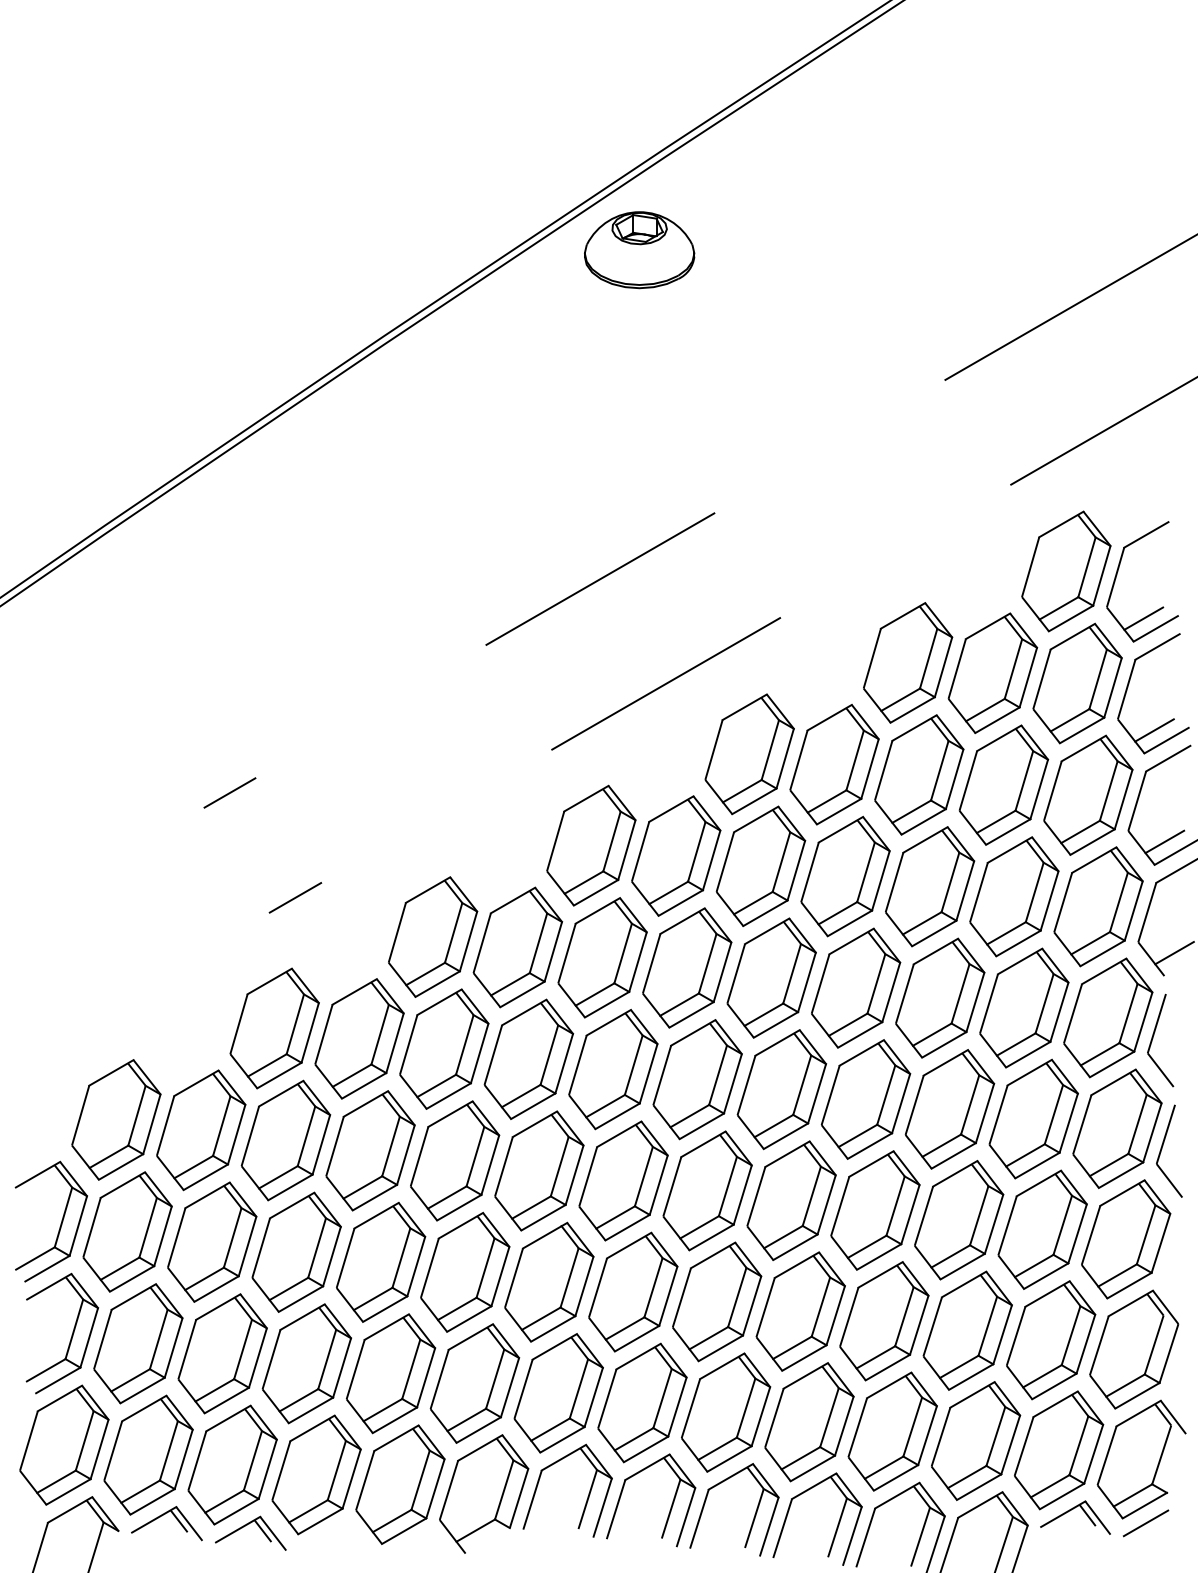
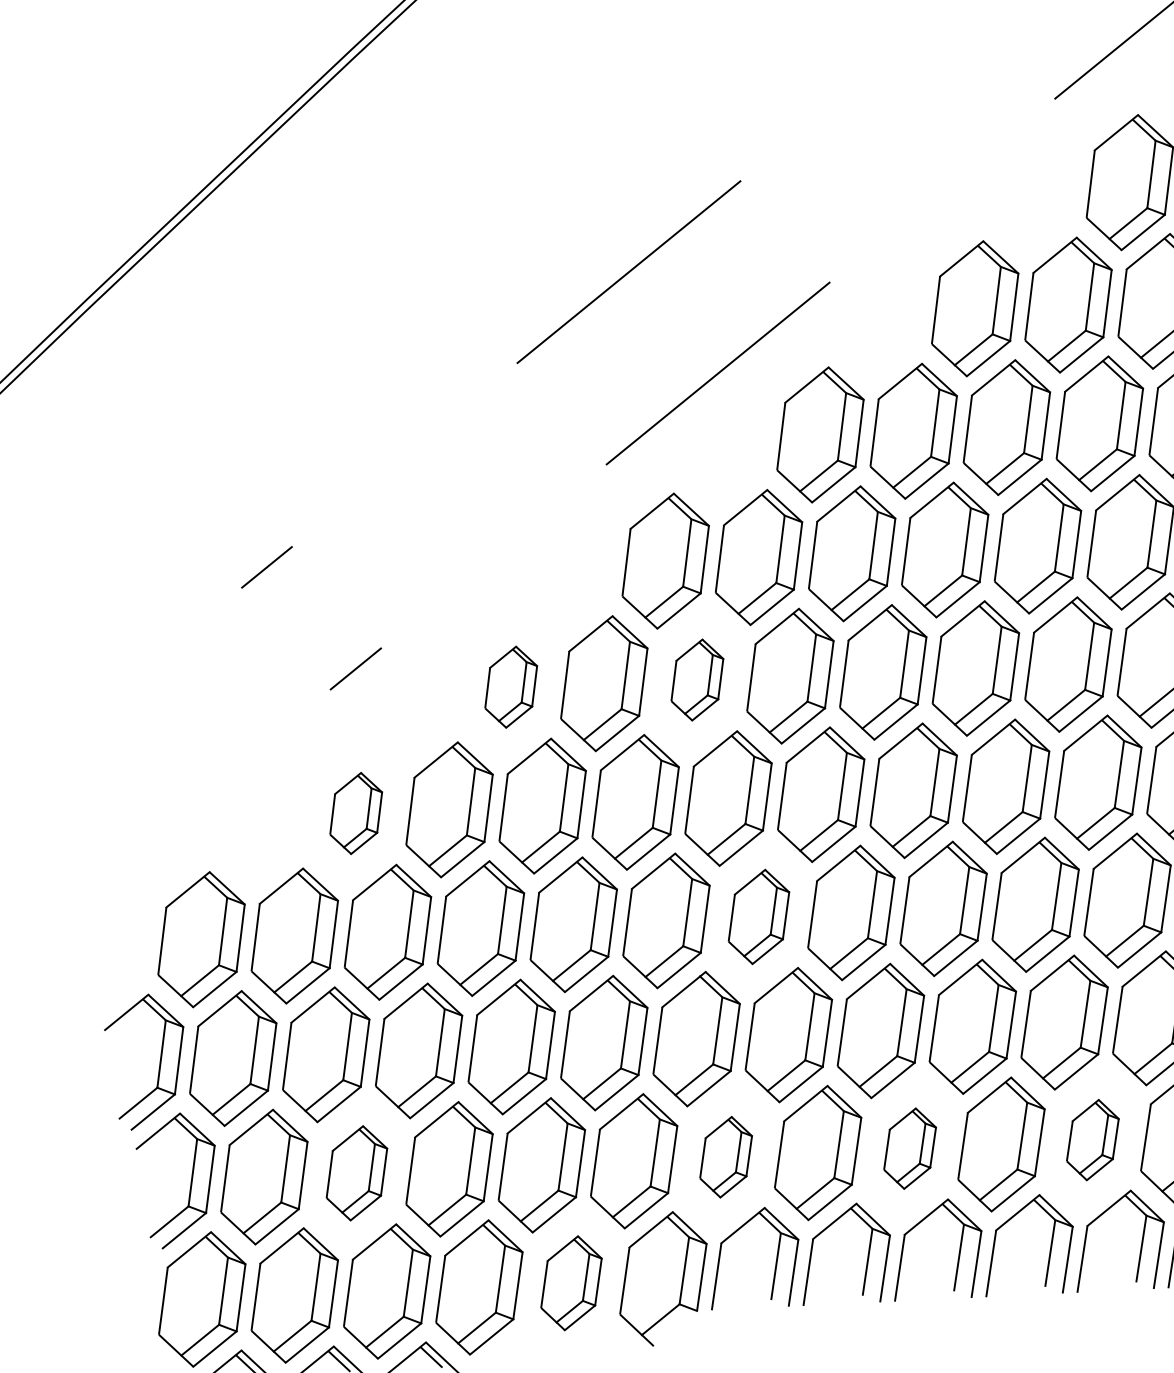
part: (433, 936) -> (511, 686), size x0.6
part: (602, 957) -> (697, 679), size x0.6
part: (274, 1028) -> (356, 813), size x0.6
part: (623, 1180) -> (758, 916), size x0.7
part: (222, 1353) -> (356, 1172), size x0.7
part: (558, 1393) -> (725, 1157), size x0.6
part: (726, 1412) -> (910, 1148), size x0.6
part: (892, 1431) -> (1092, 1140), size x0.6
part: (400, 1484) -> (571, 1283), size x0.7

